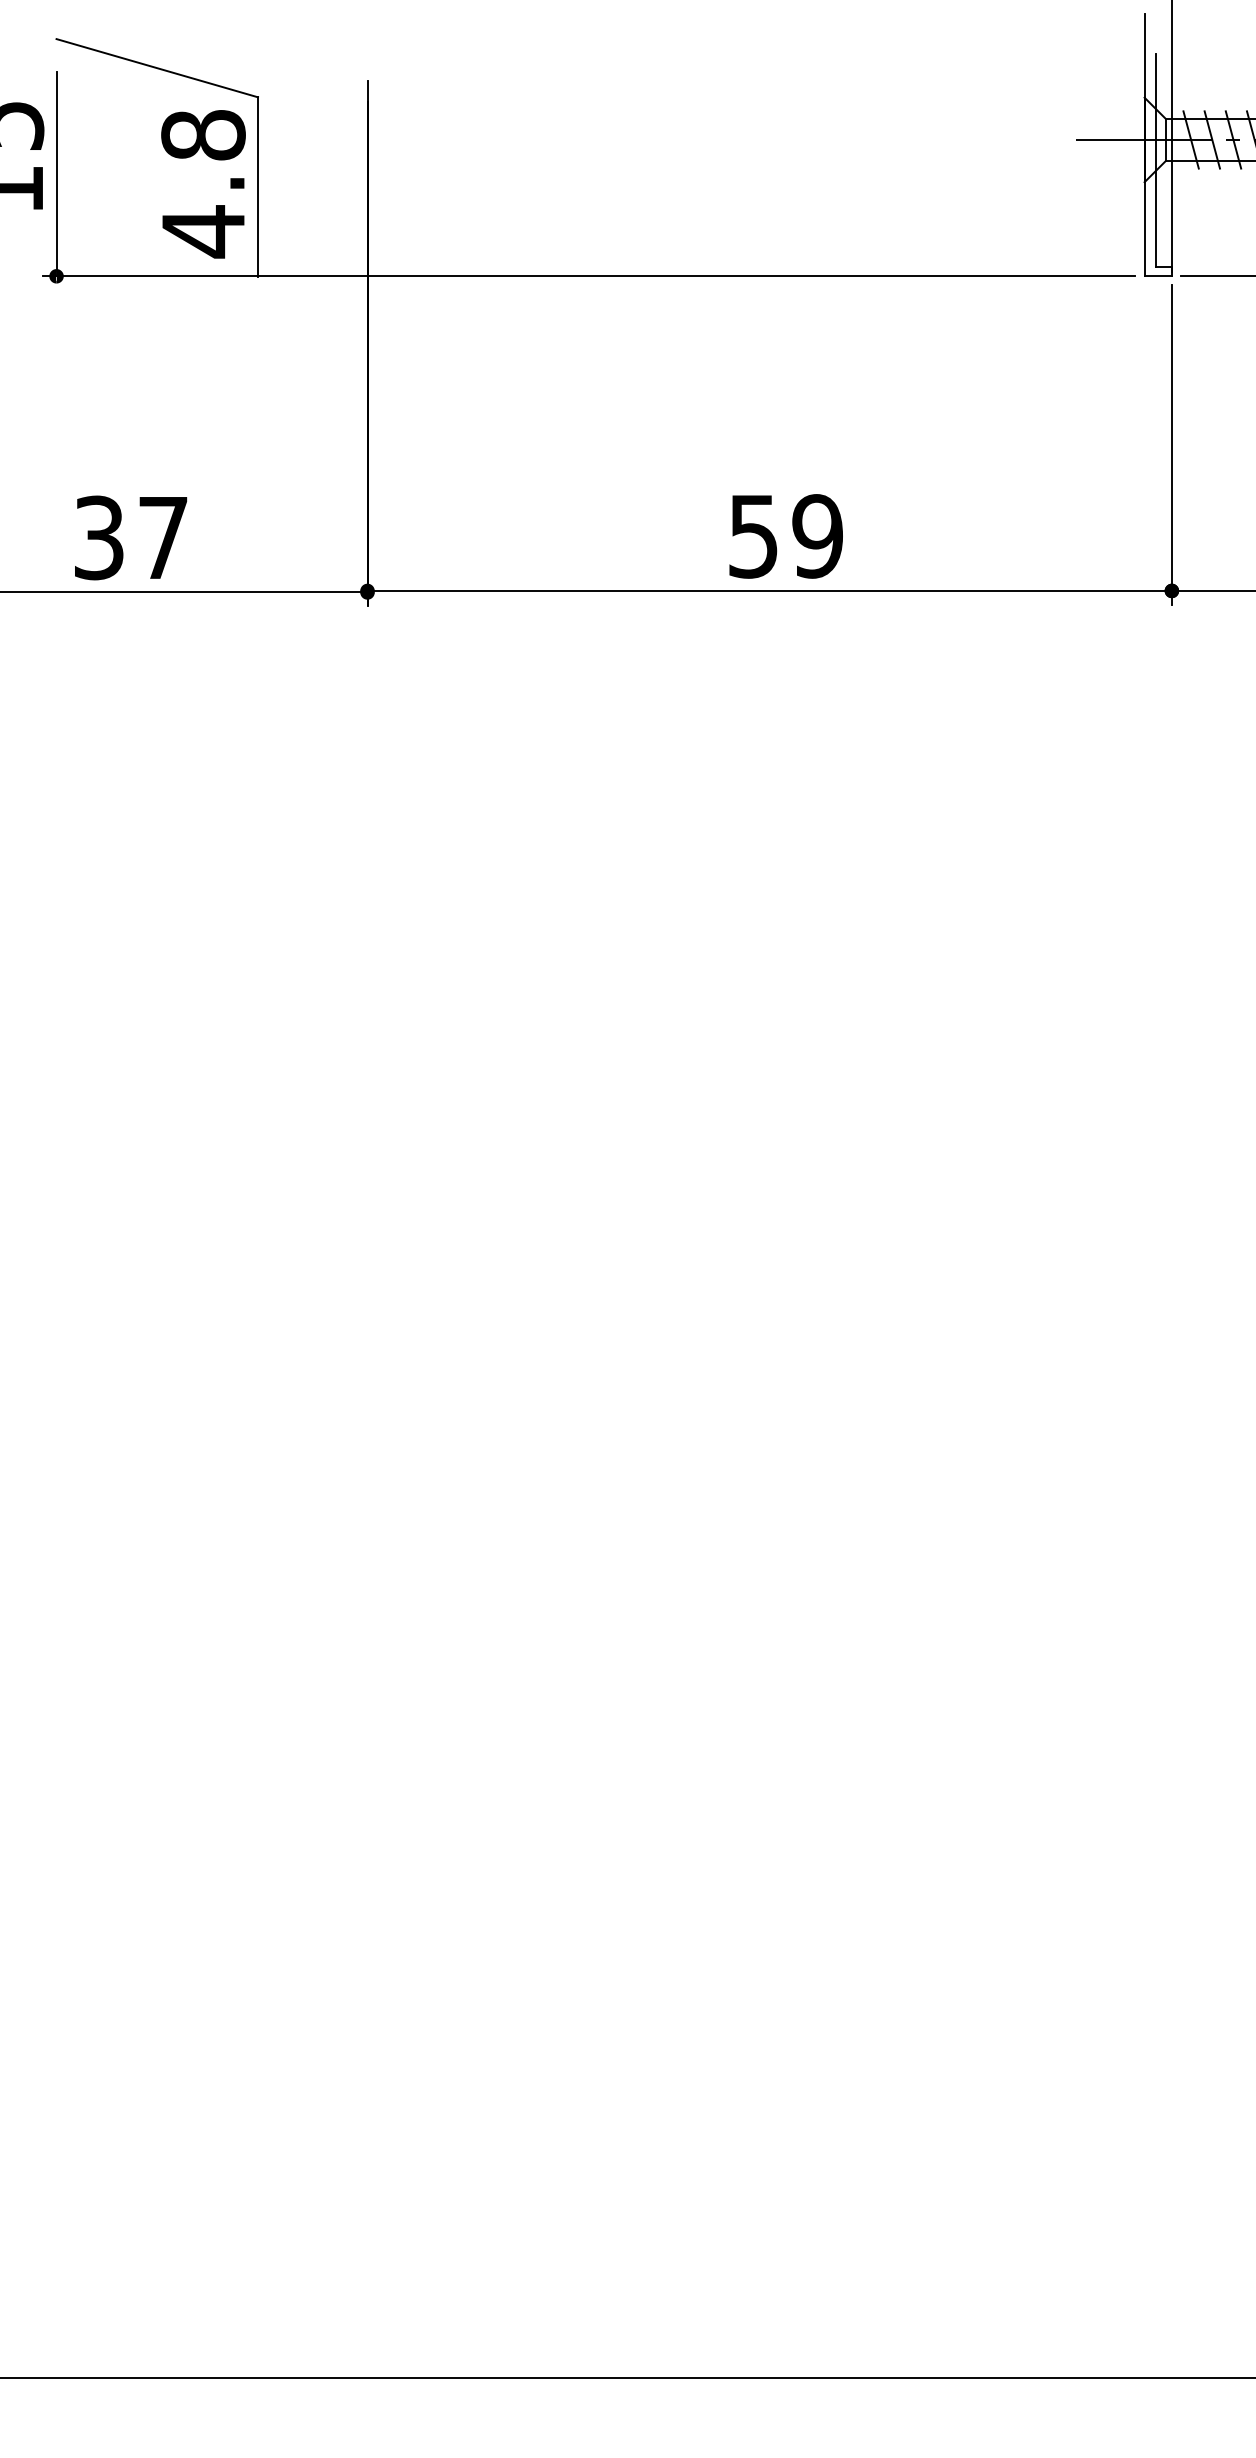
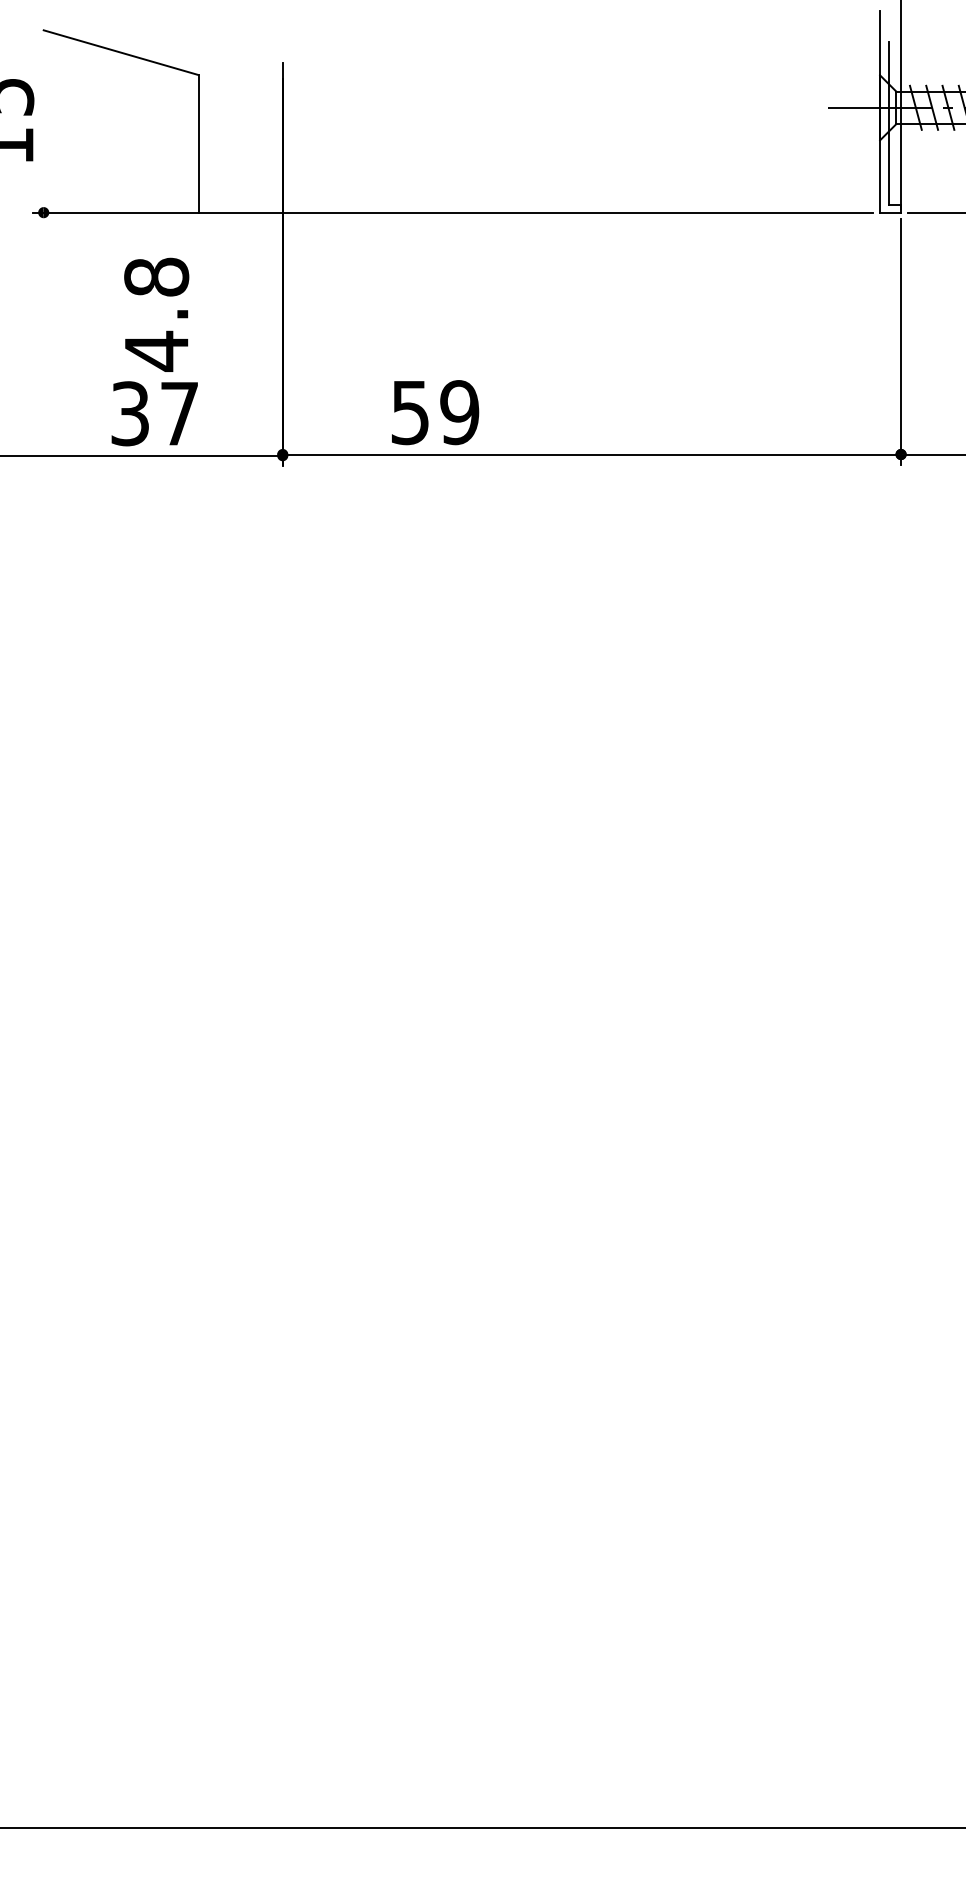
line: (56, 173) -> (43, 133), removed
text: (203, 184) -> (156, 315), moved
text: (785, 536) -> (434, 412), moved
text: (131, 537) -> (155, 413), moved

